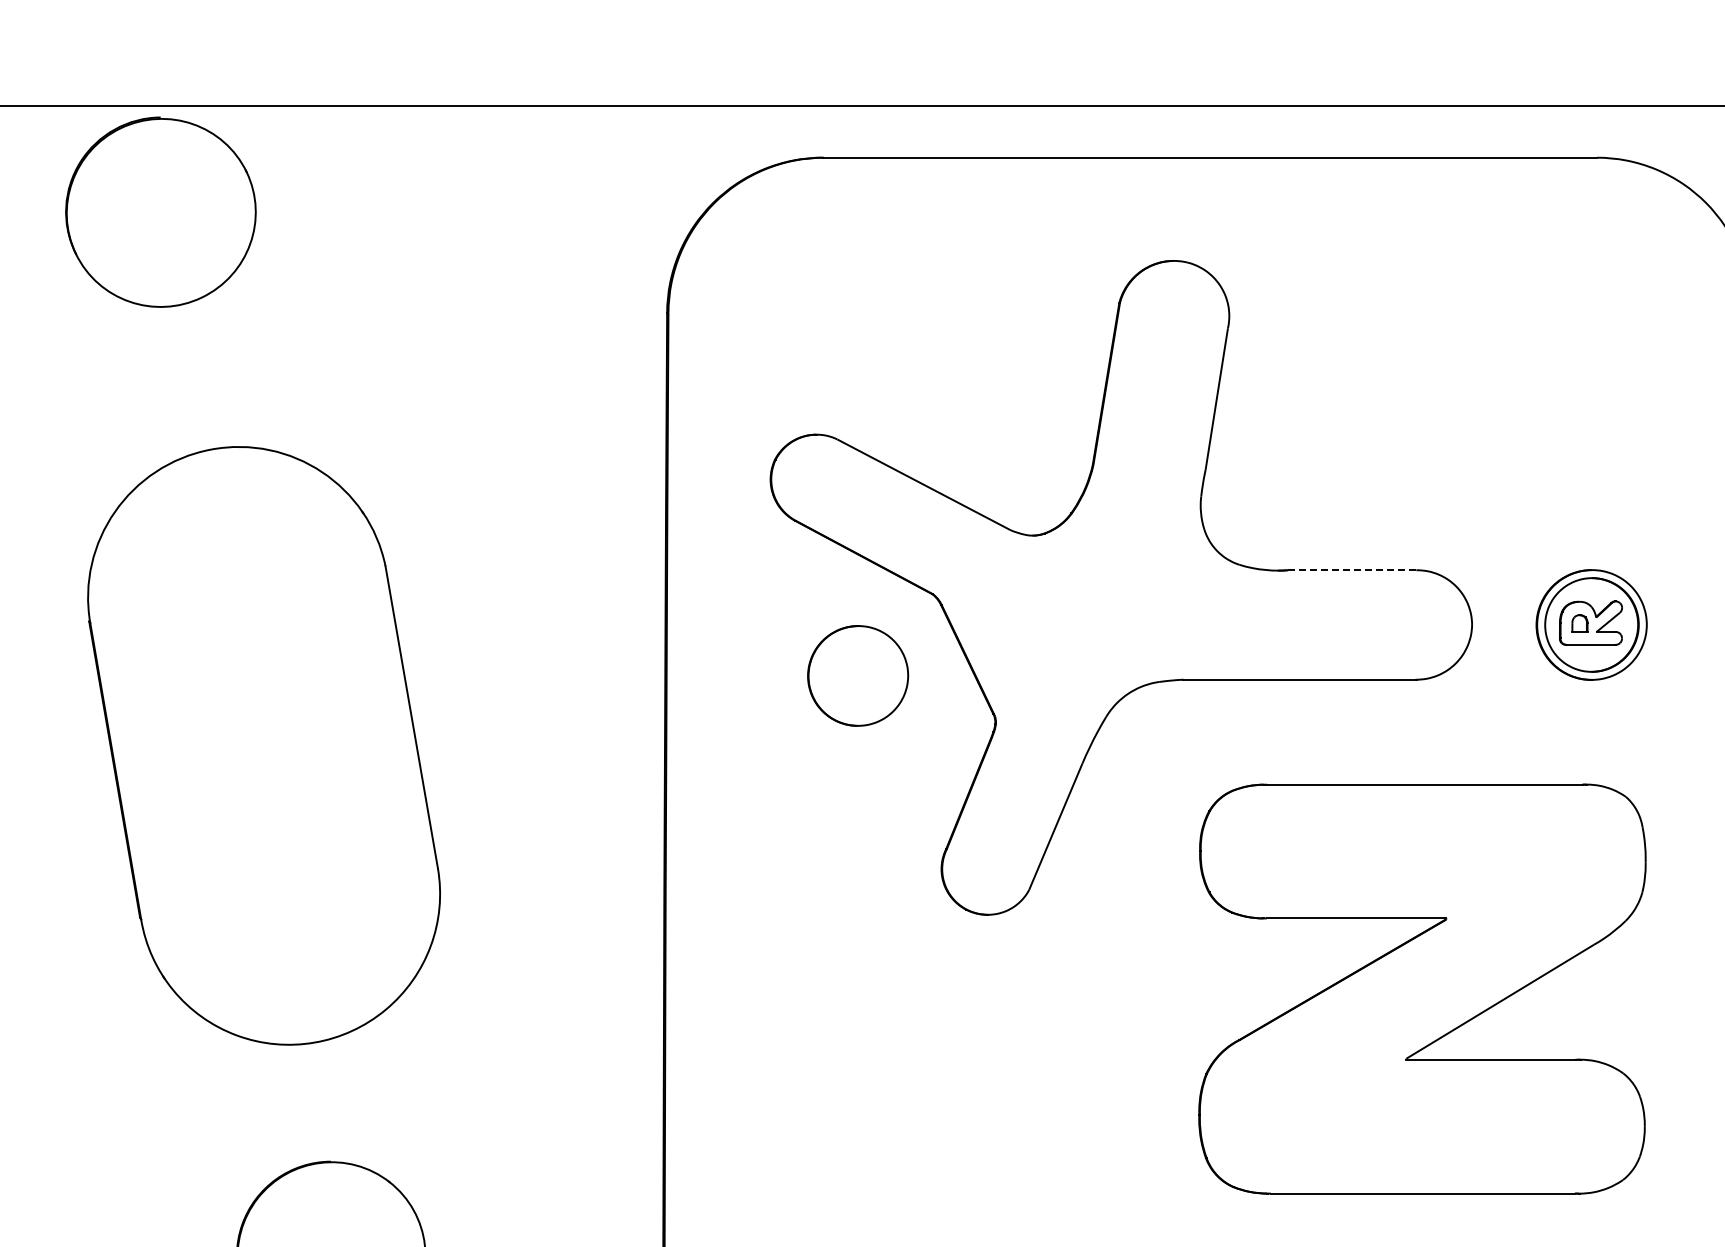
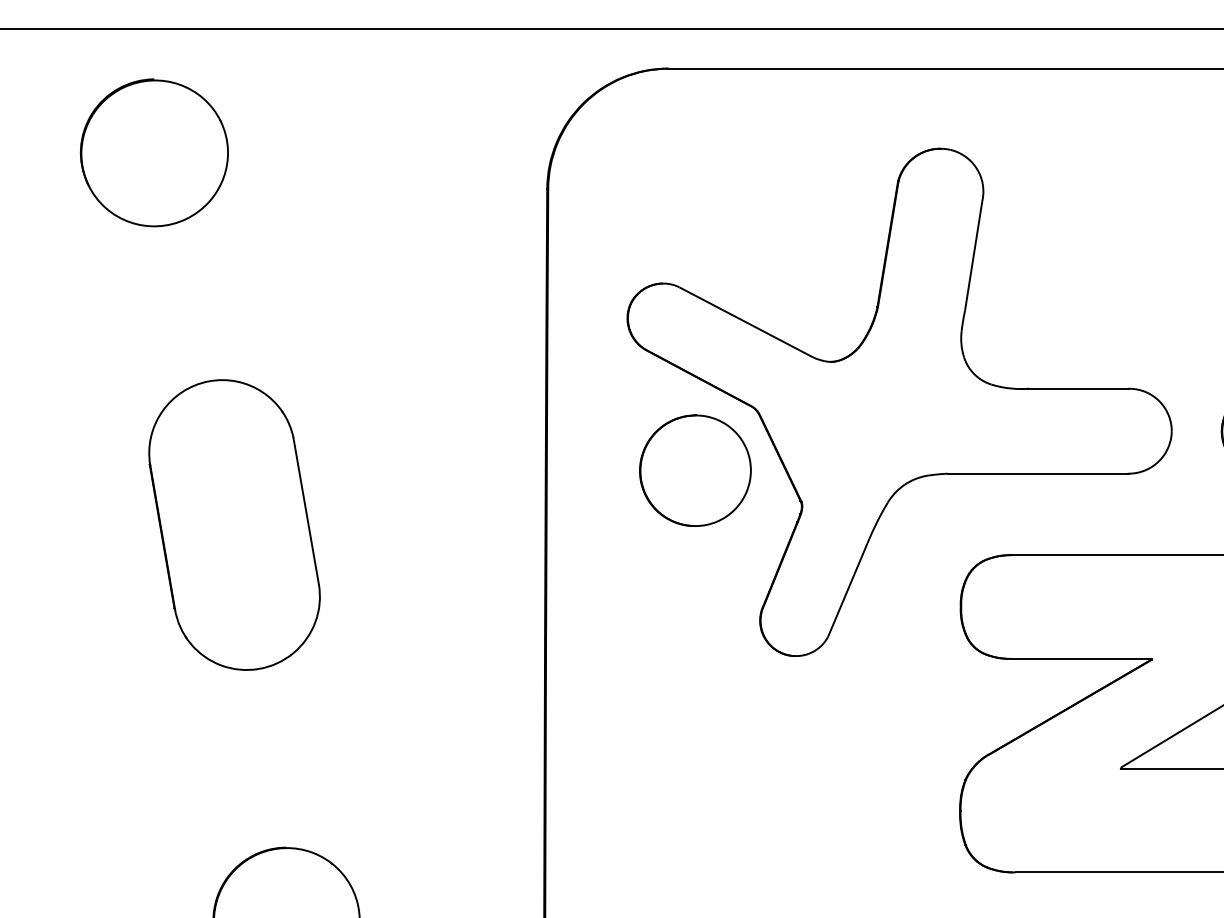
part: (160, 211) -> (154, 152), moved
line: (1352, 570) -> (1078, 388), dashed -> solid
part: (857, 675) -> (694, 470), size x1.43
part: (264, 745) -> (234, 524), size x0.62

